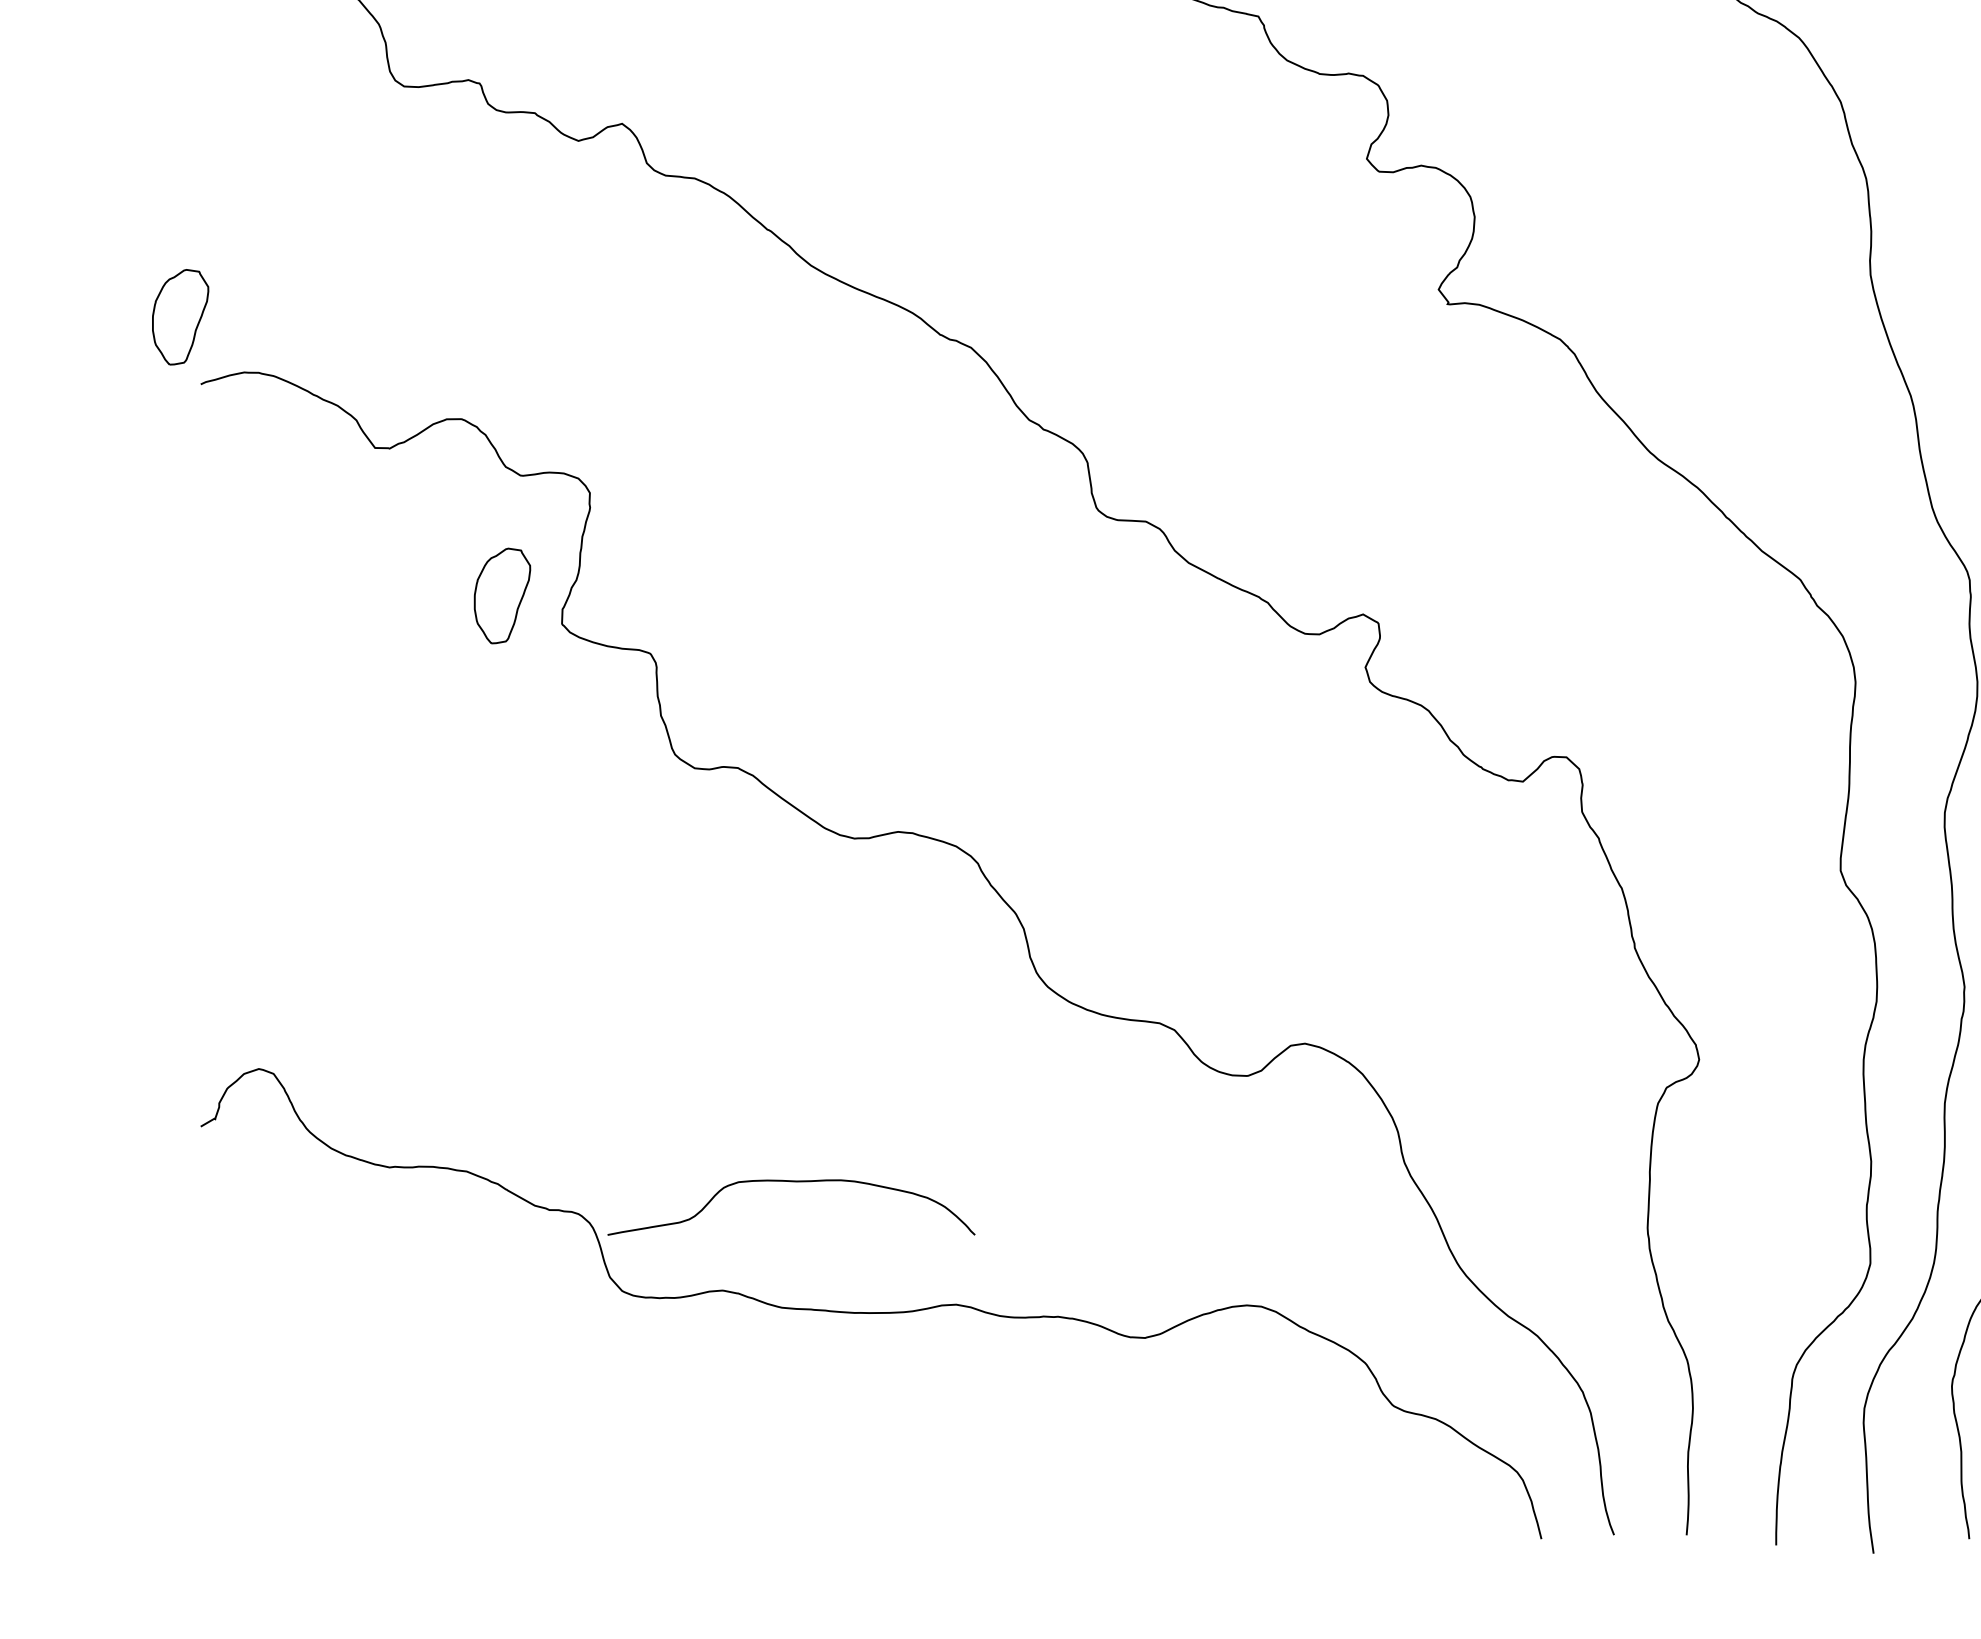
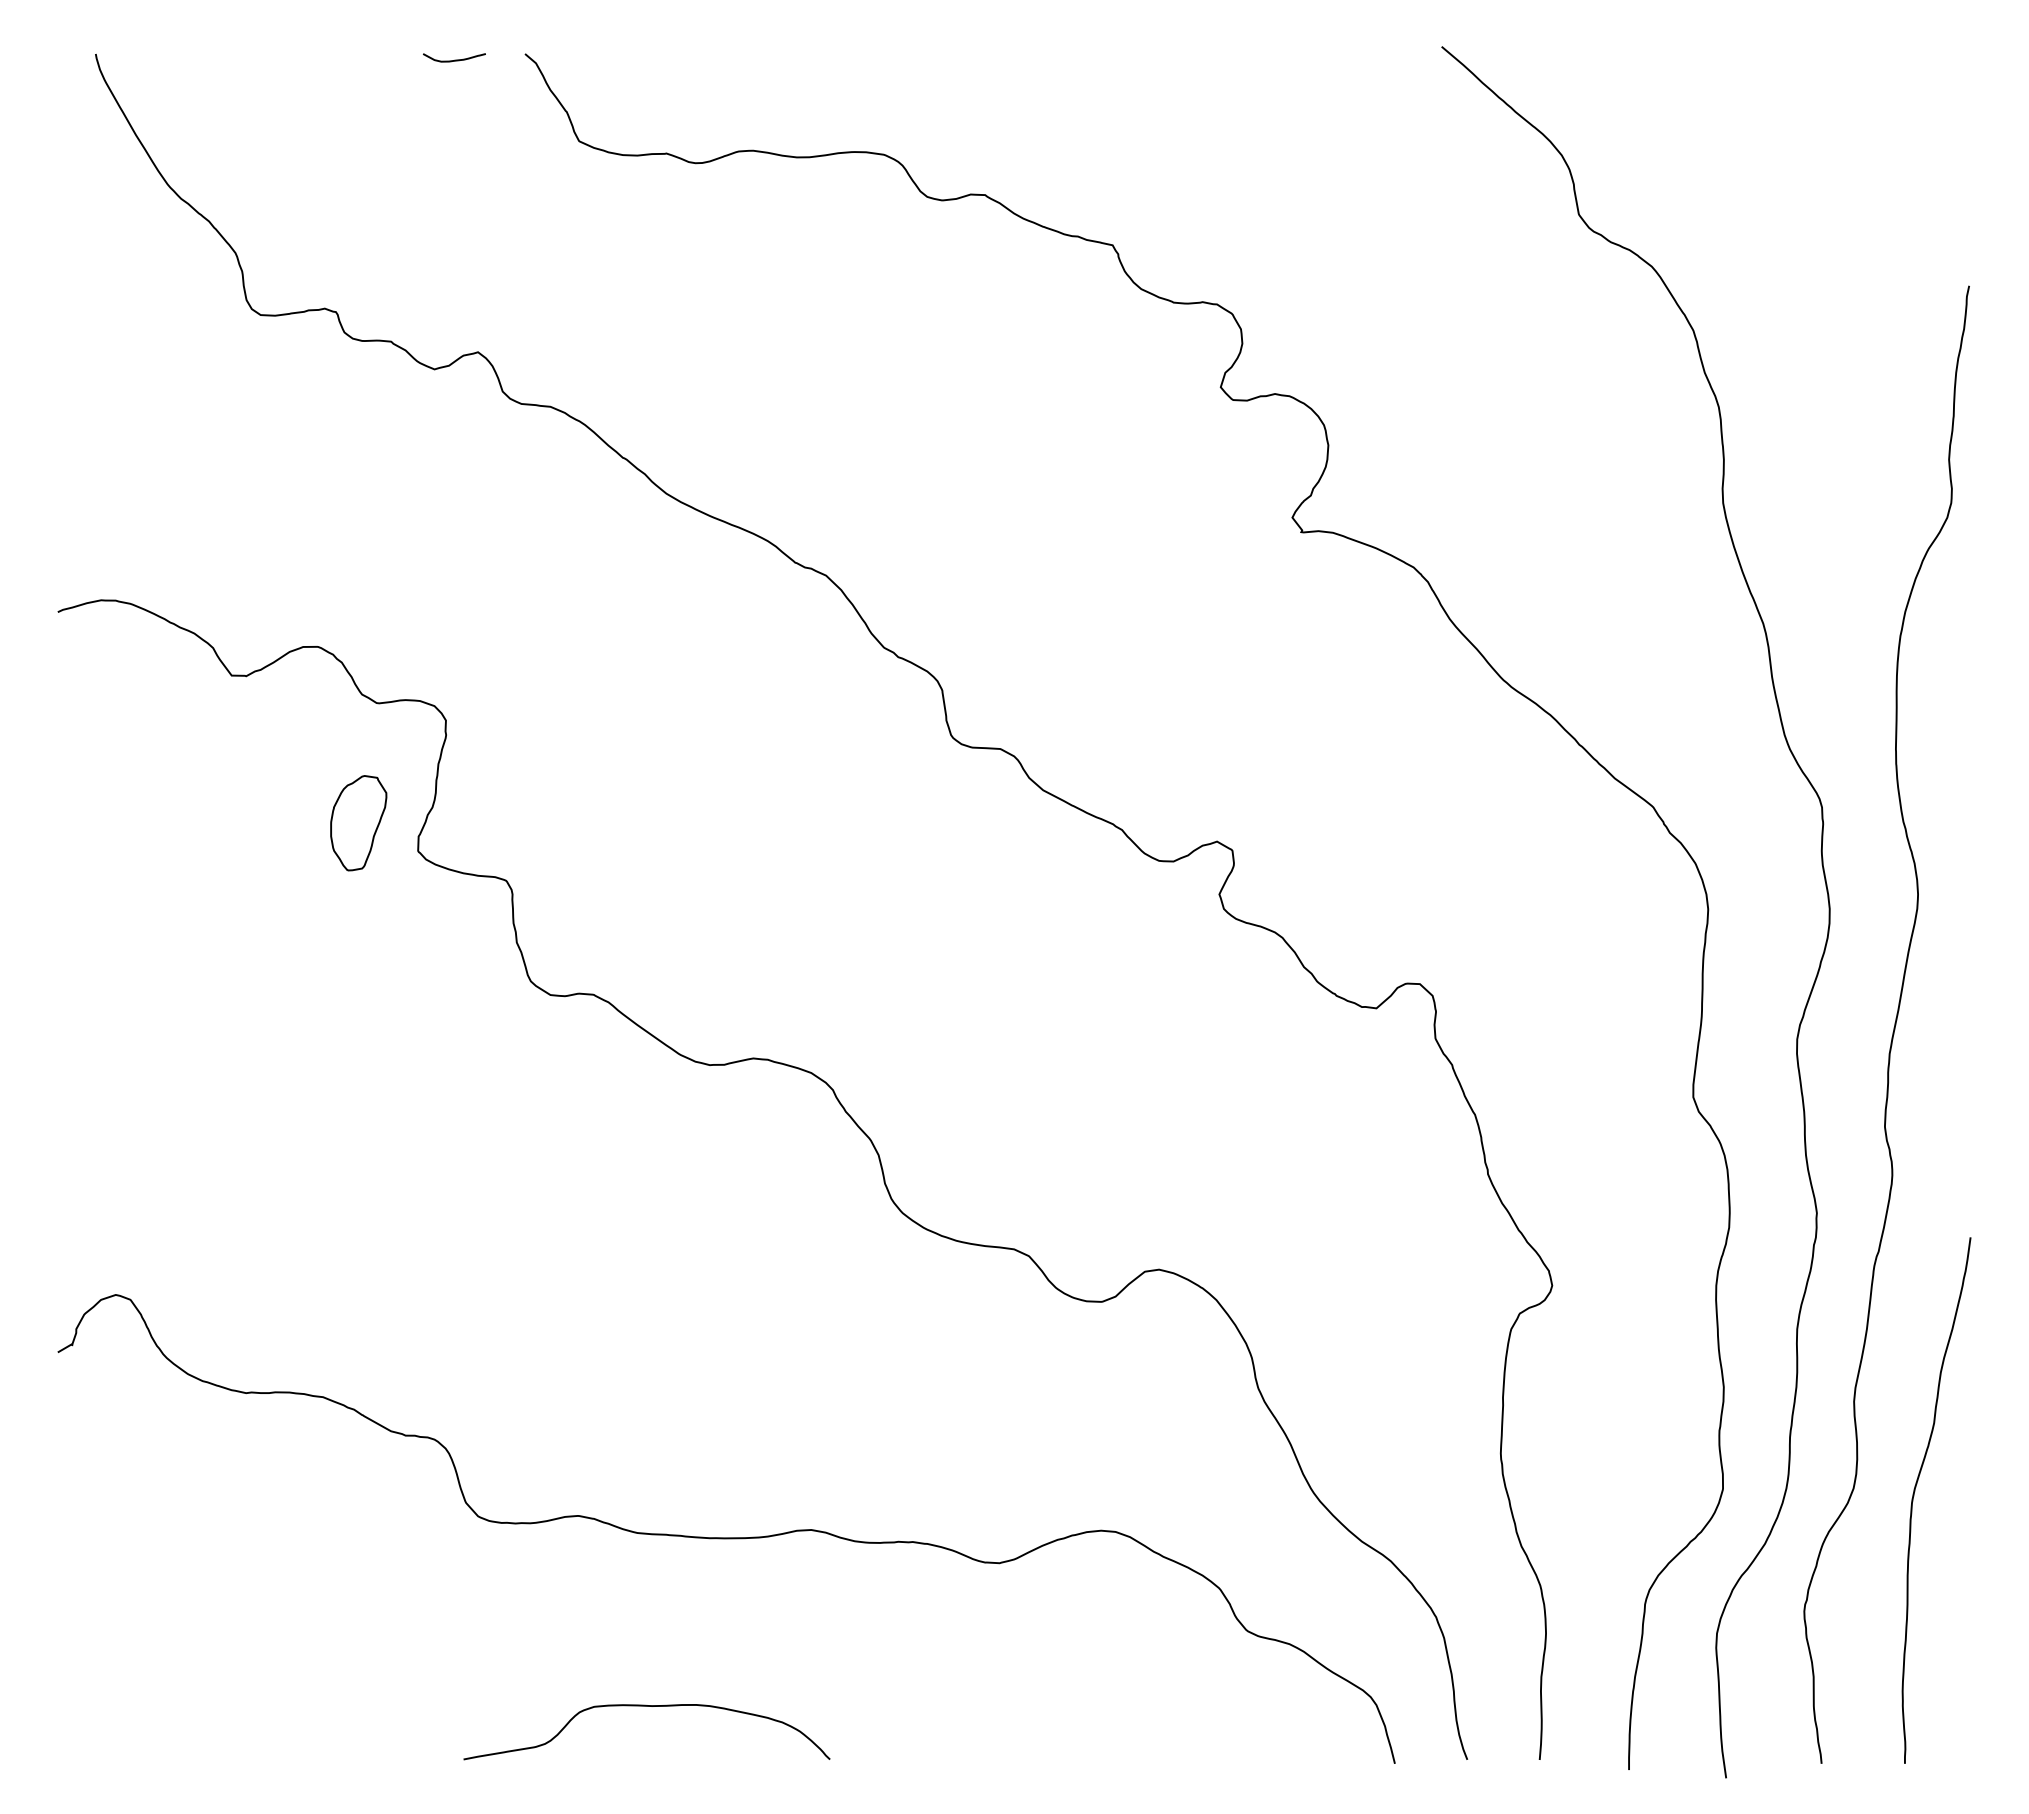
part: (180, 317) -> (37, 545), removed
curve: (791, 1181) -> (646, 1706), moved

